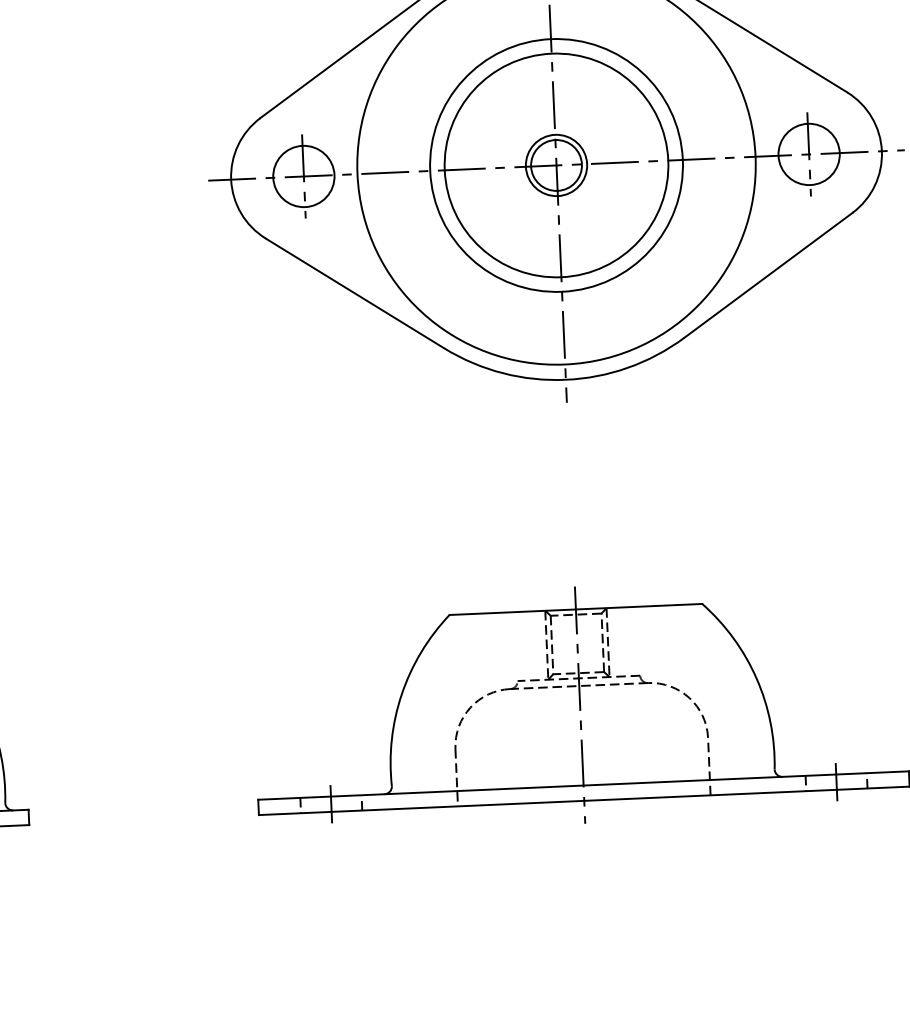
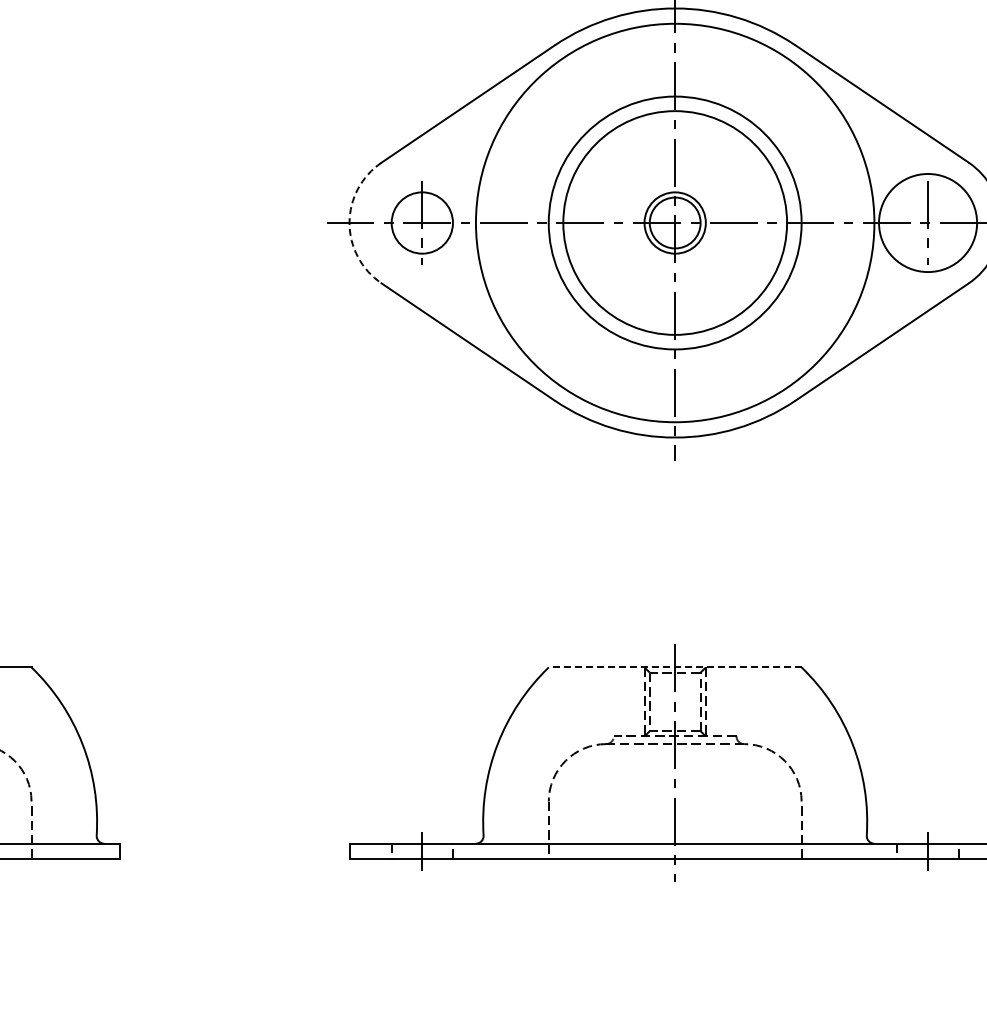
circle: (808, 153) -> (927, 222), size x1.6
arc: (231, 180) -> (349, 223), solid -> dashed
line: (575, 609) -> (674, 667), solid -> dashed

